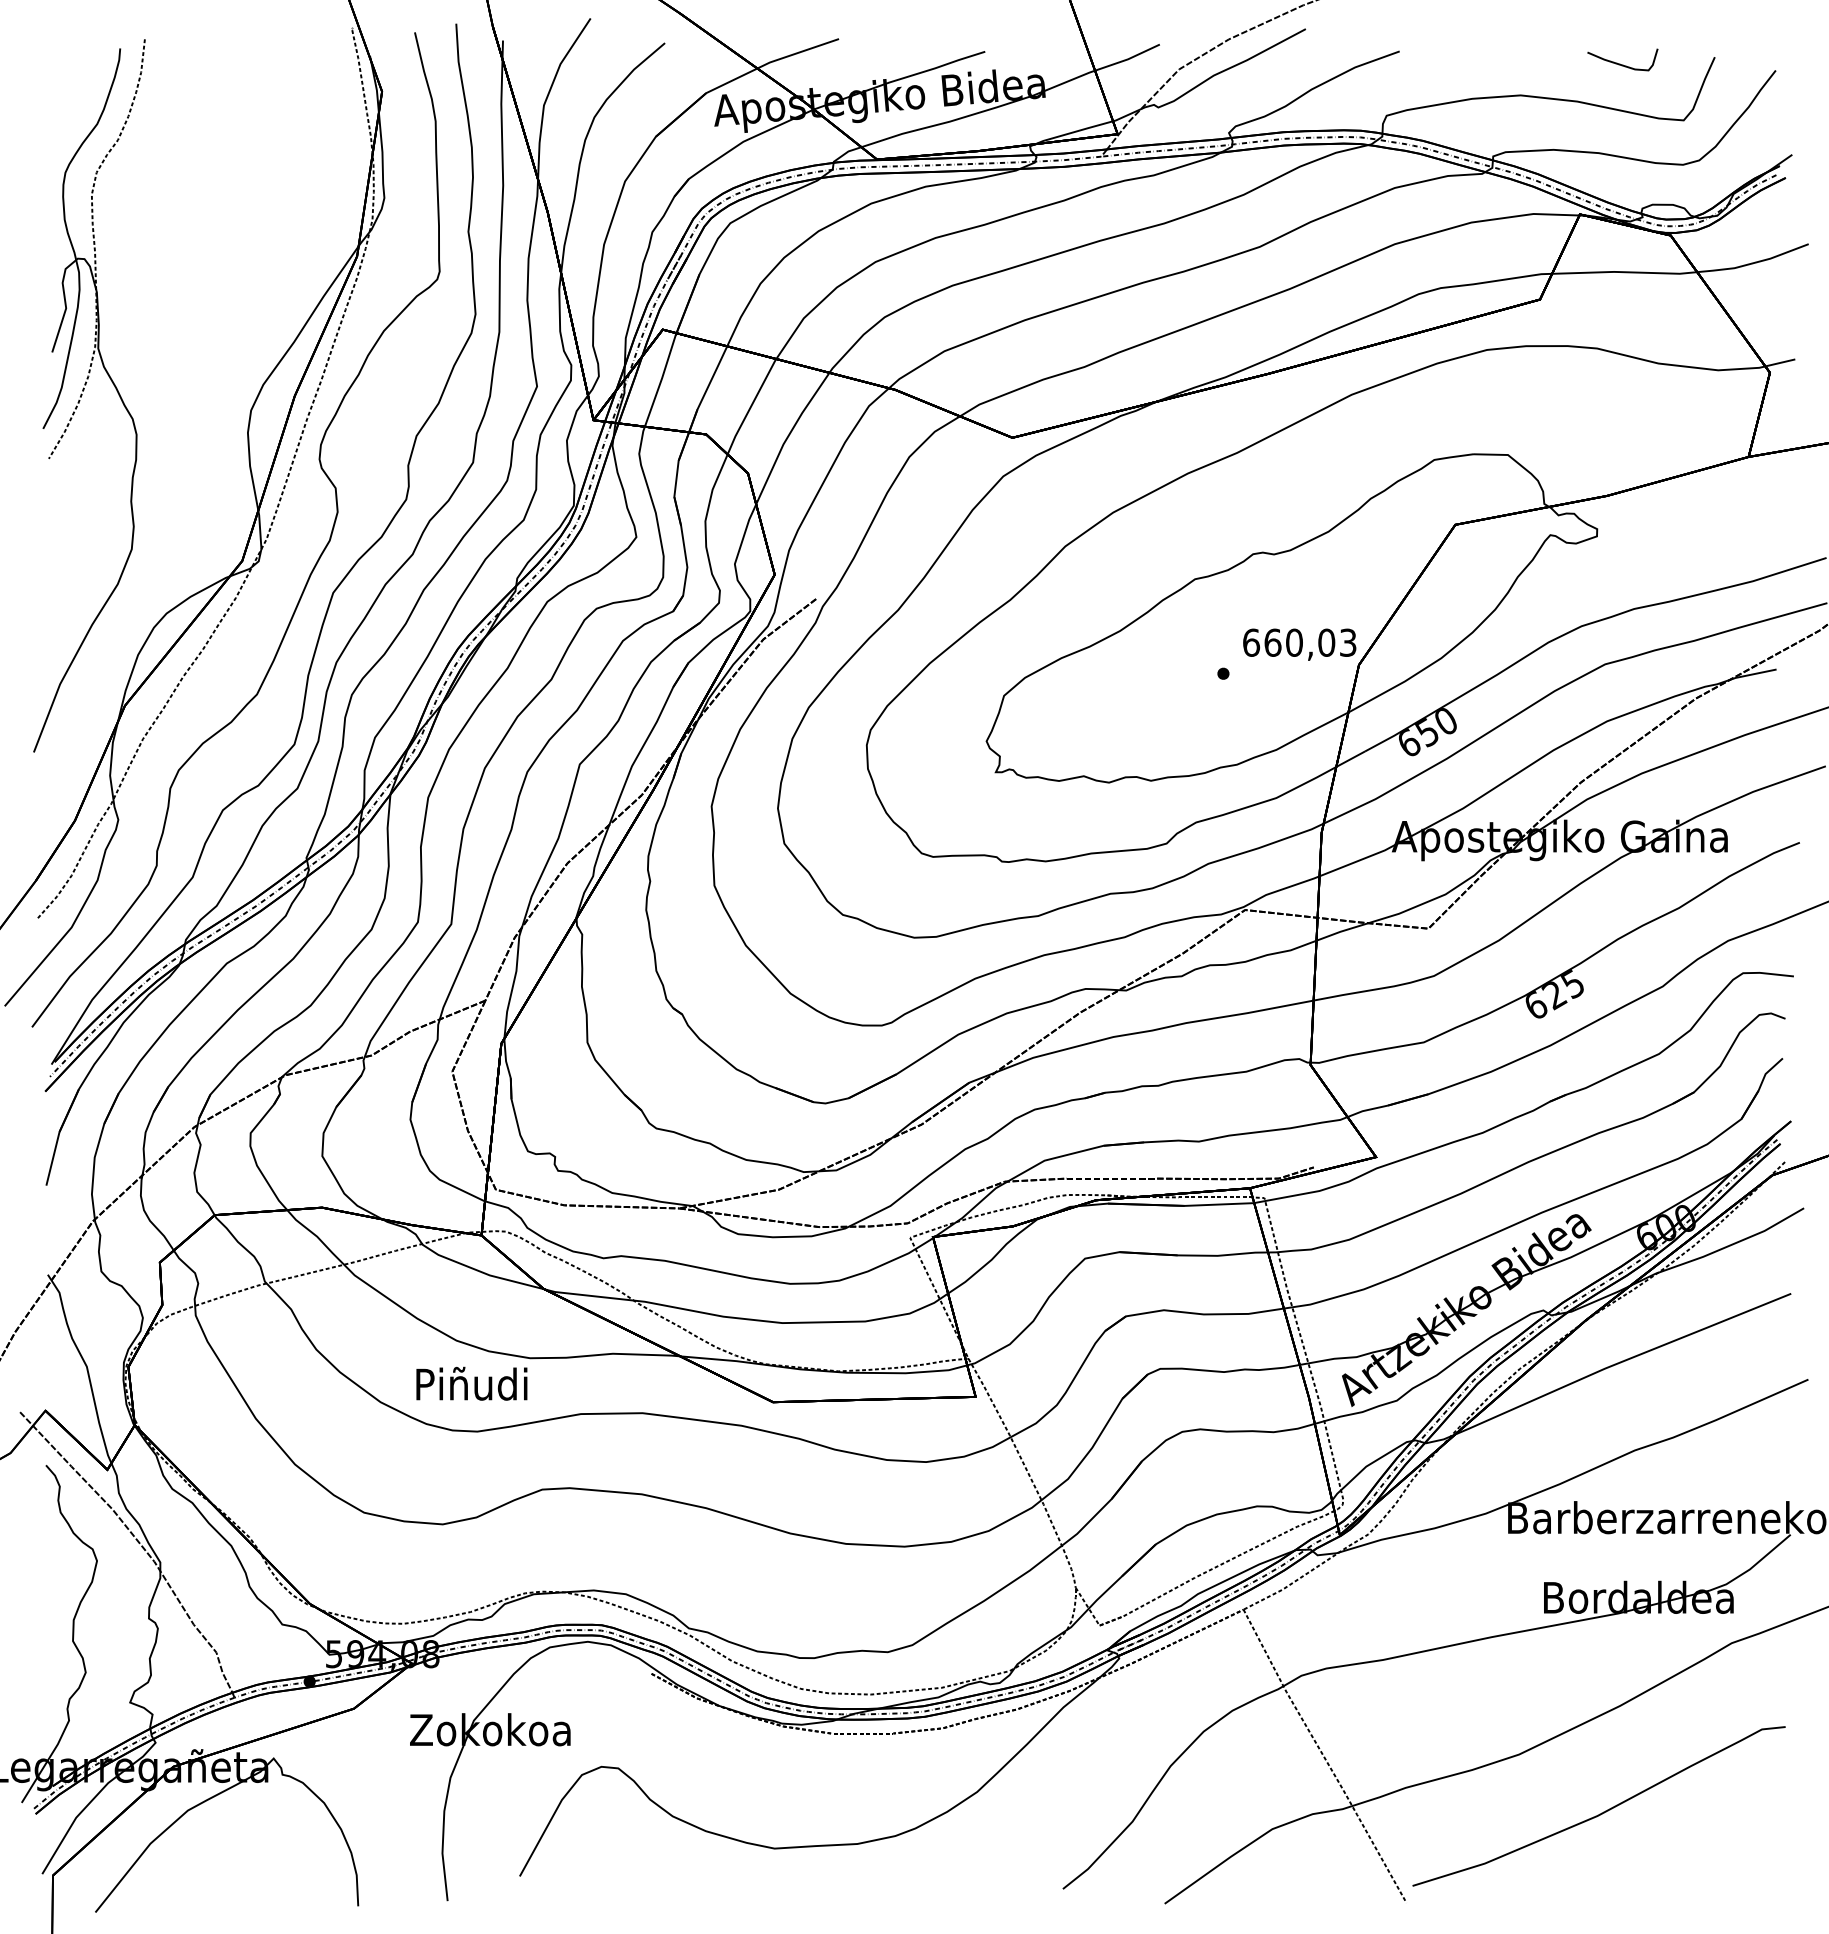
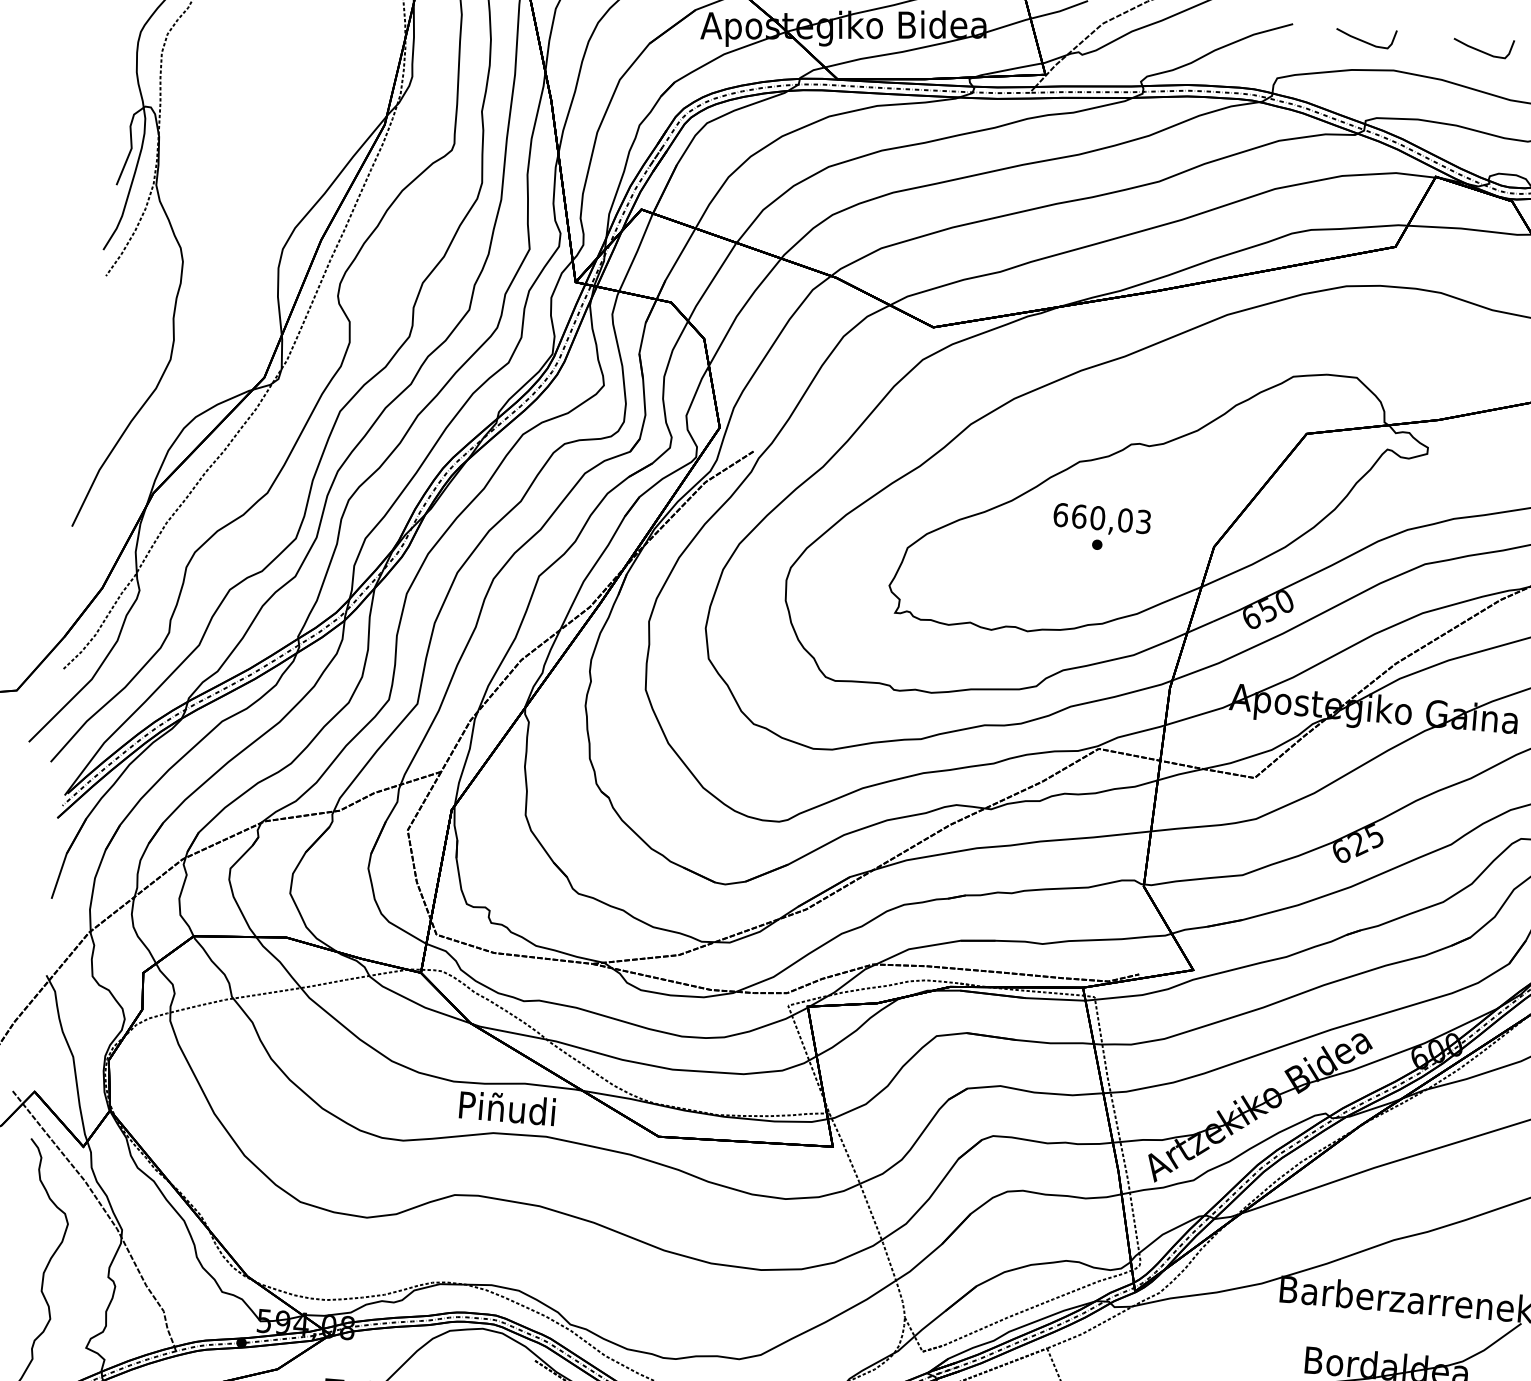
curve: (1483, 63) -> (1364, 40), added
text: (1299, 644) -> (1101, 519), moved
text: (471, 1383) -> (507, 1107), moved

